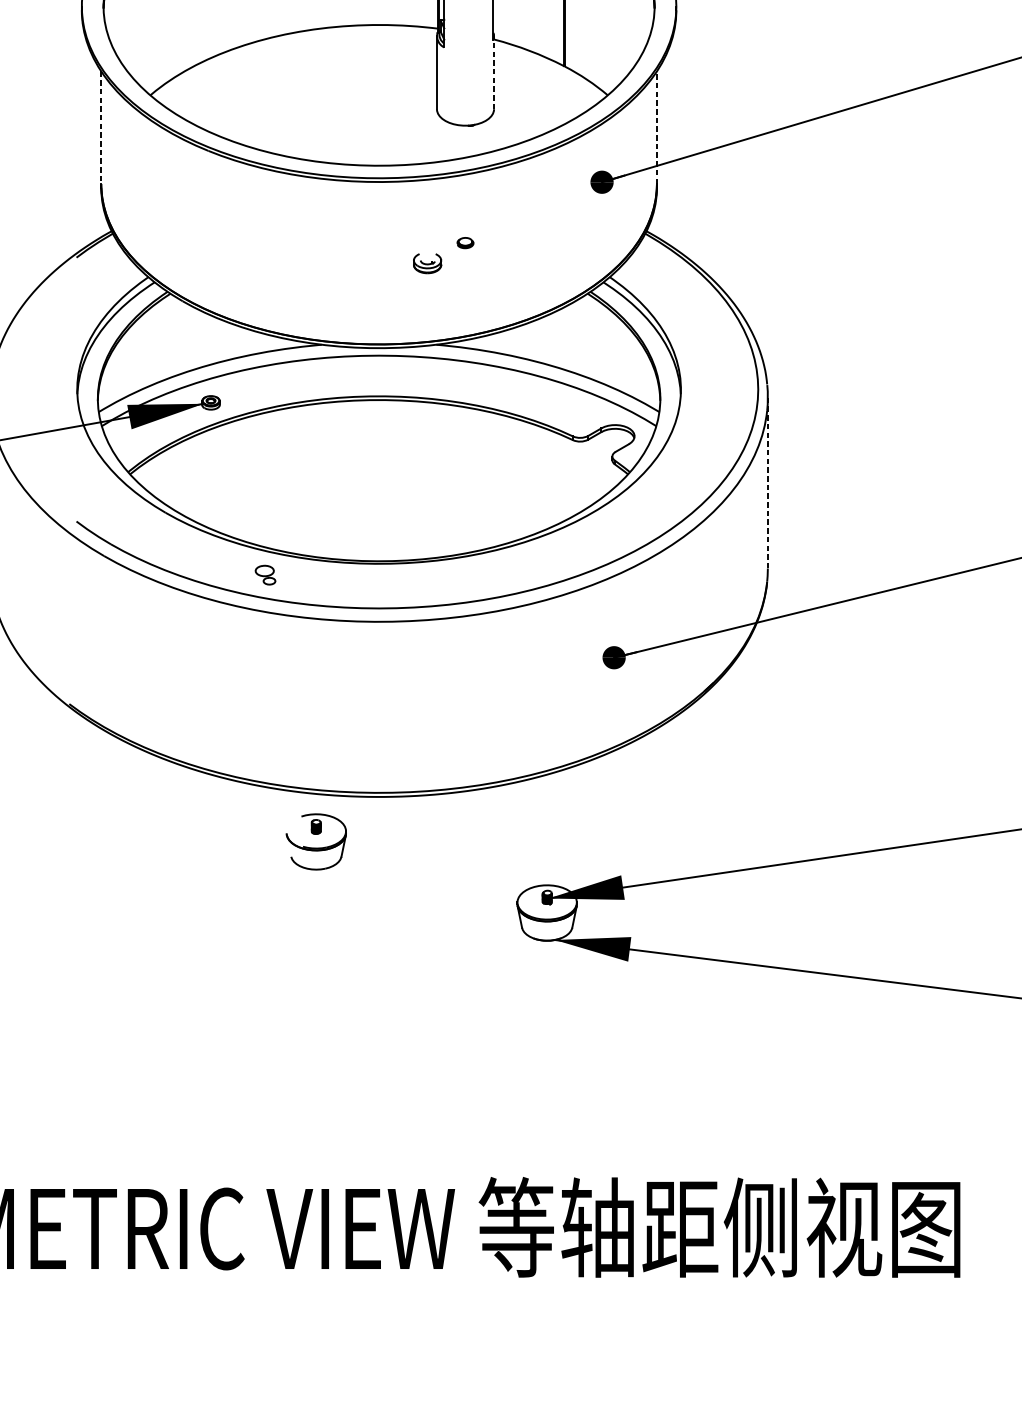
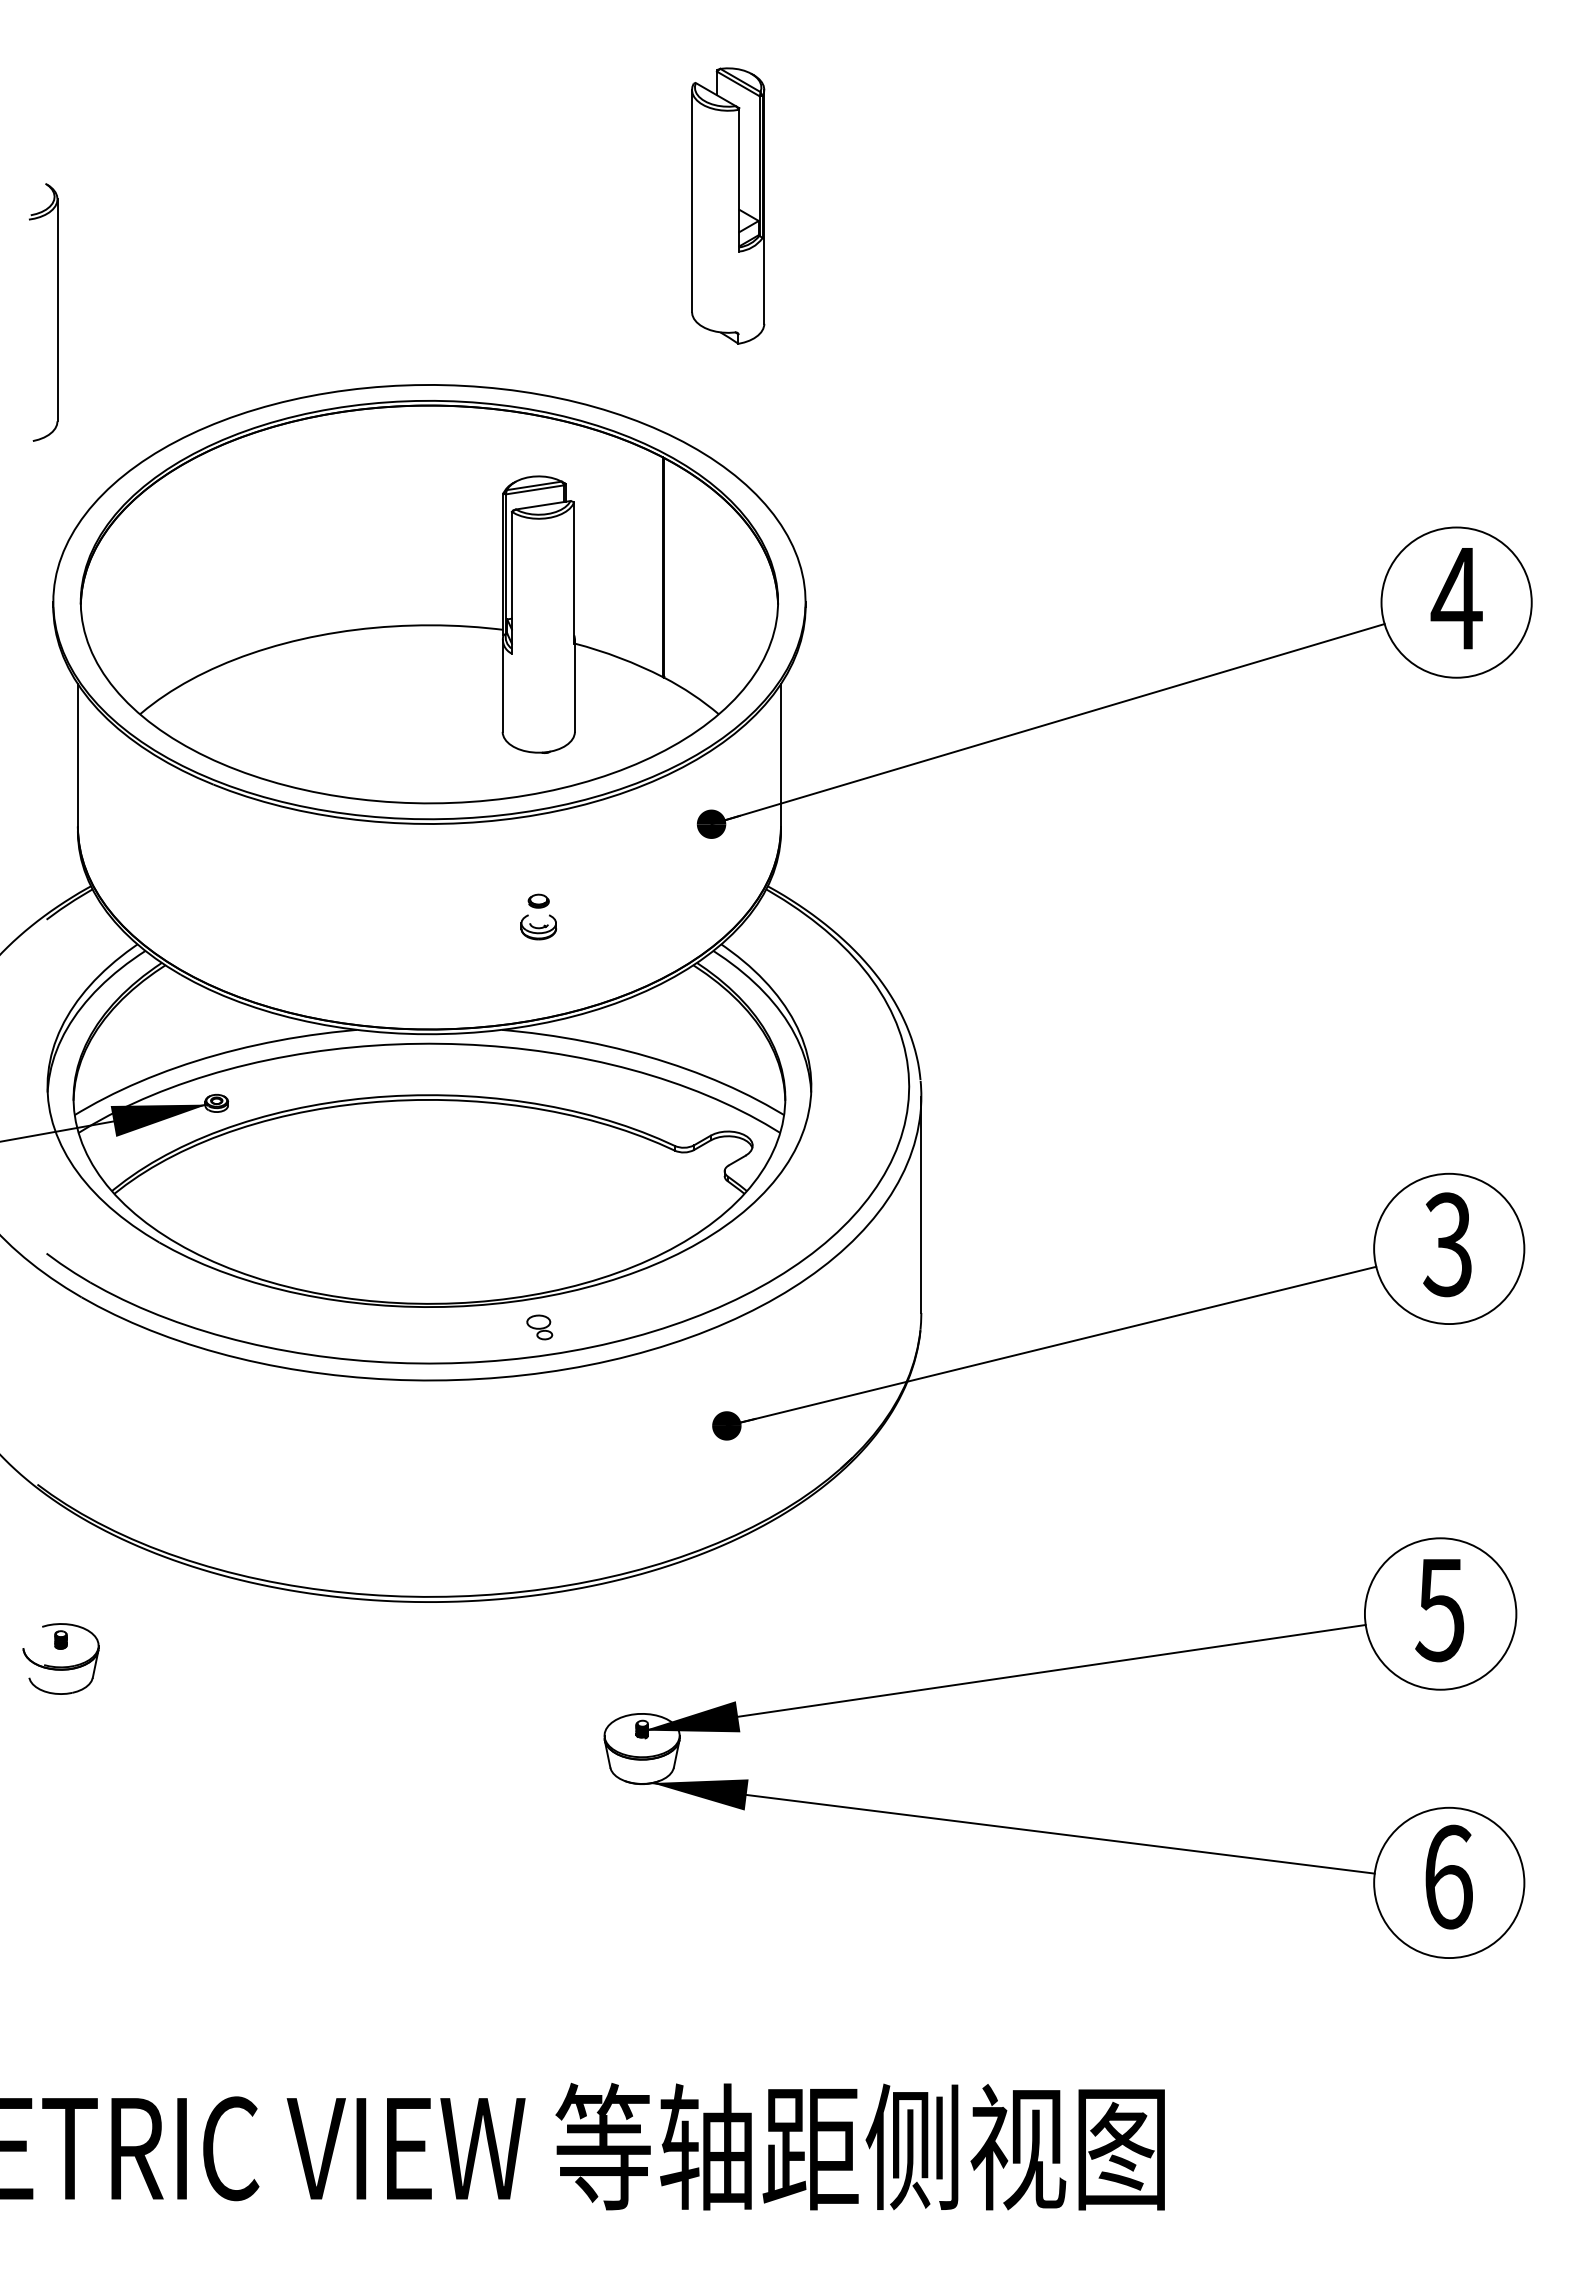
line: (493, 72) -> (574, 685), dashed -> solid
line: (100, 127) -> (77, 755), dashed -> solid
line: (657, 127) -> (781, 754), dashed -> solid
part: (427, 263) -> (538, 927), moved
line: (767, 482) -> (921, 1204), dashed -> solid
part: (265, 575) -> (539, 1327), moved
part: (315, 847) -> (60, 1666), moved

